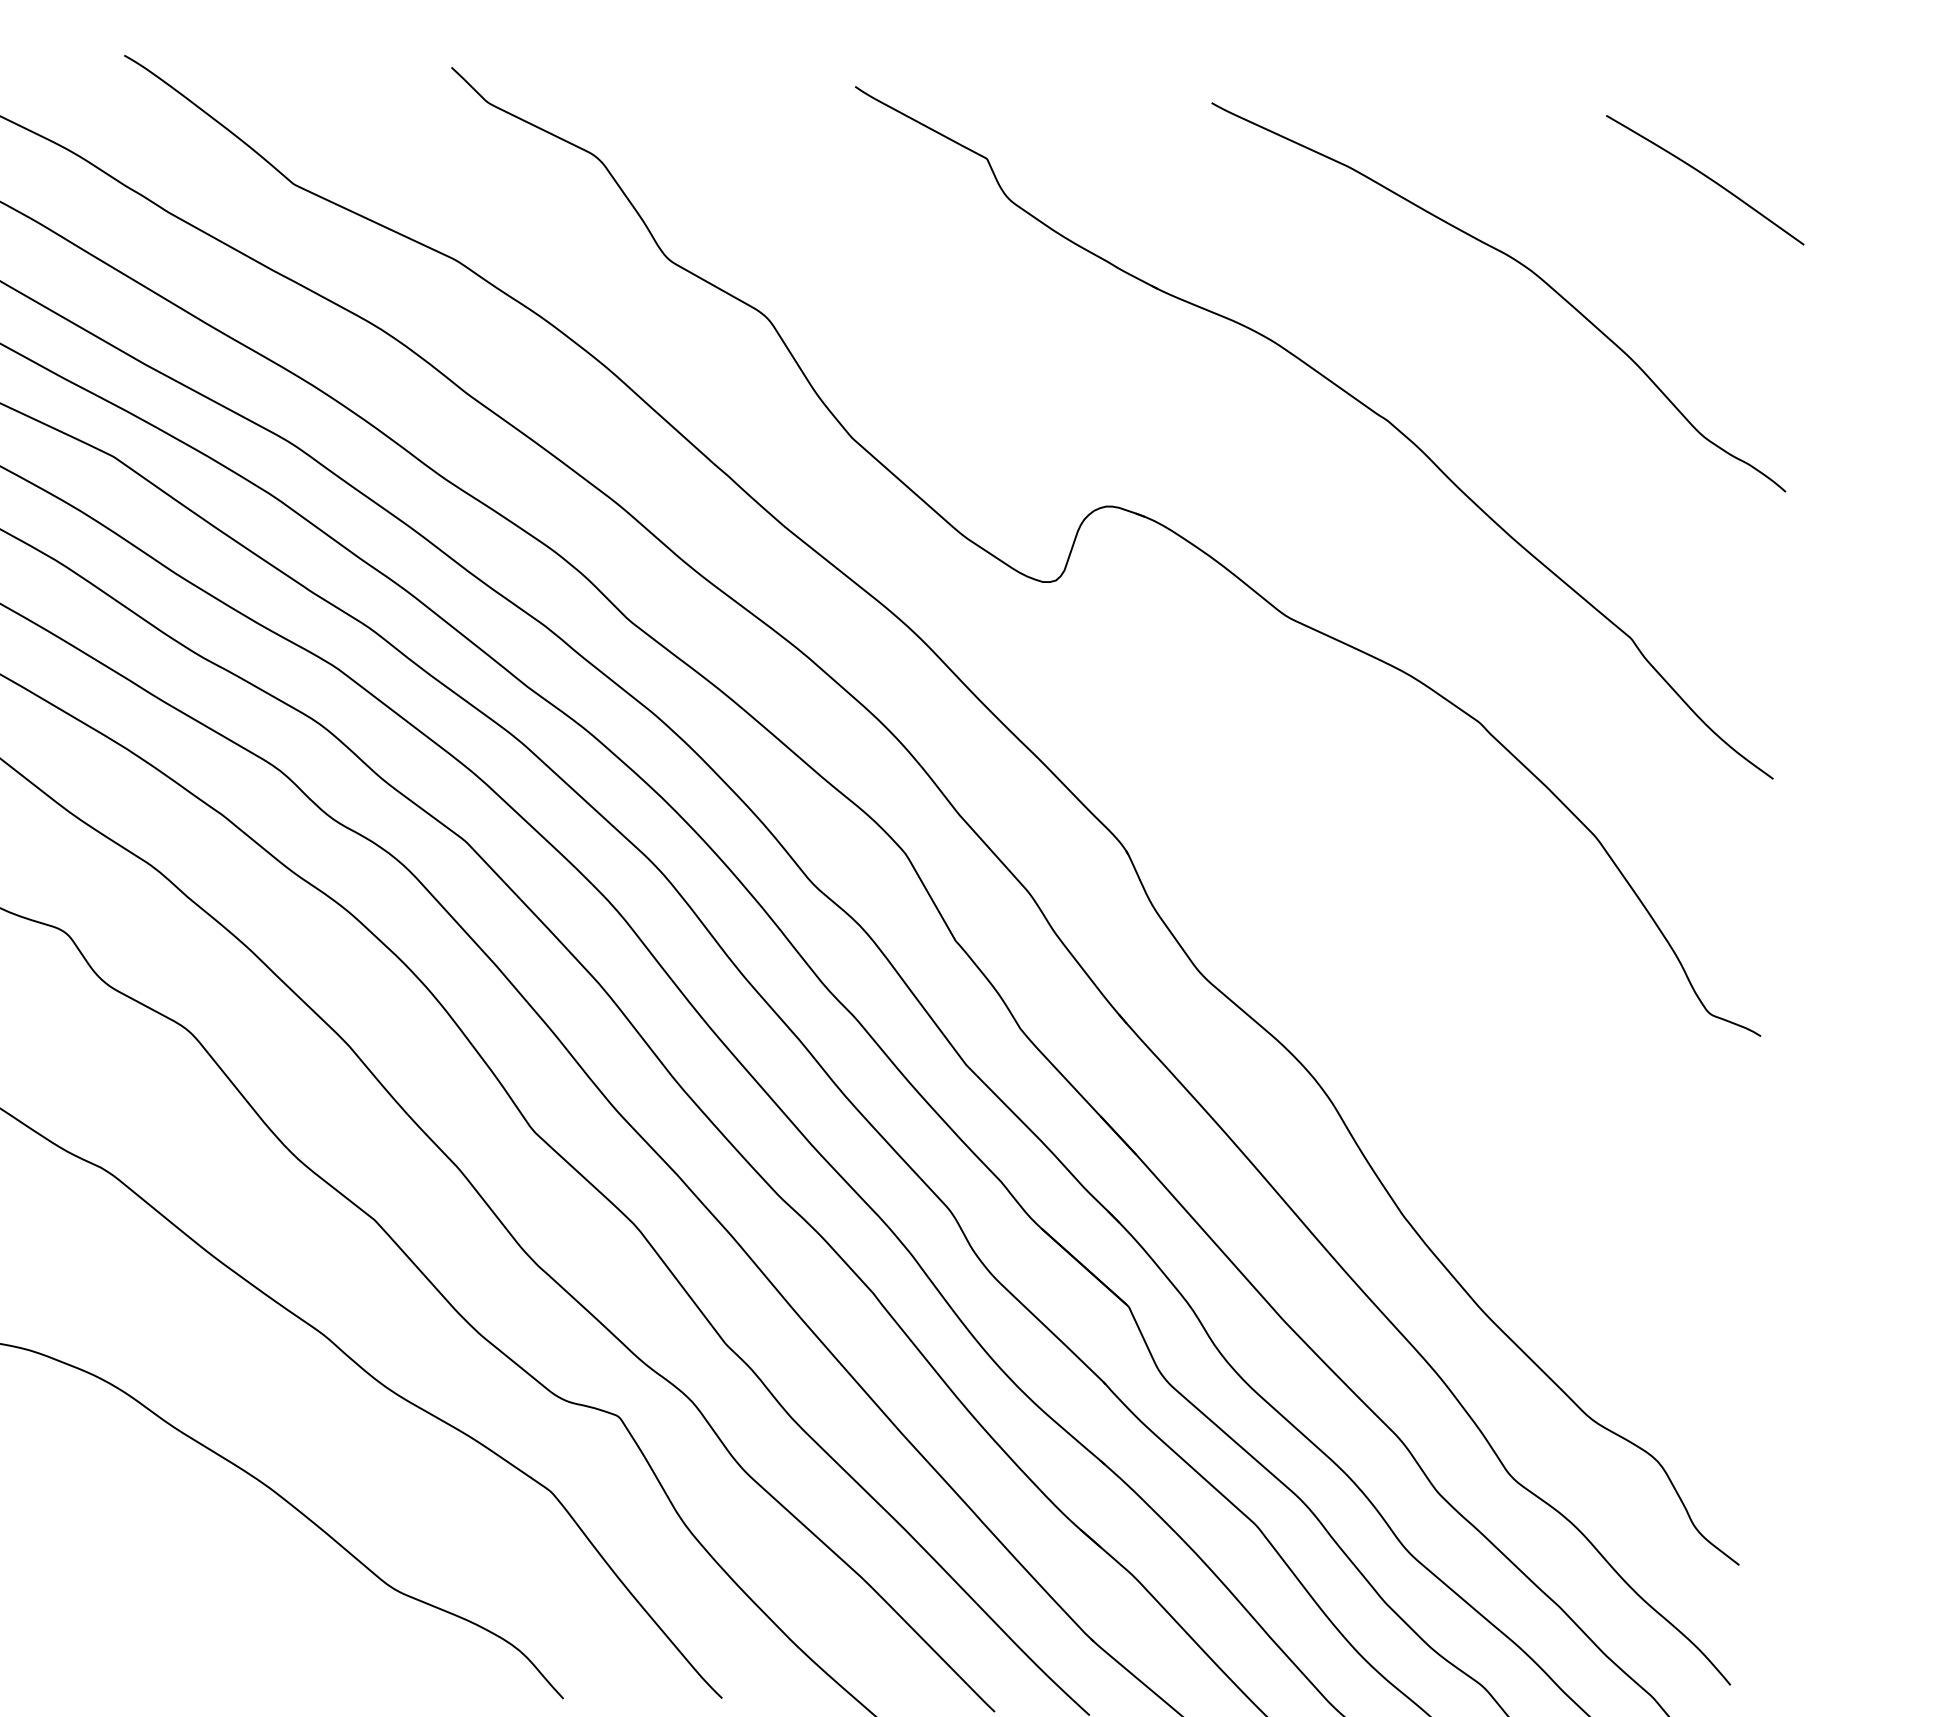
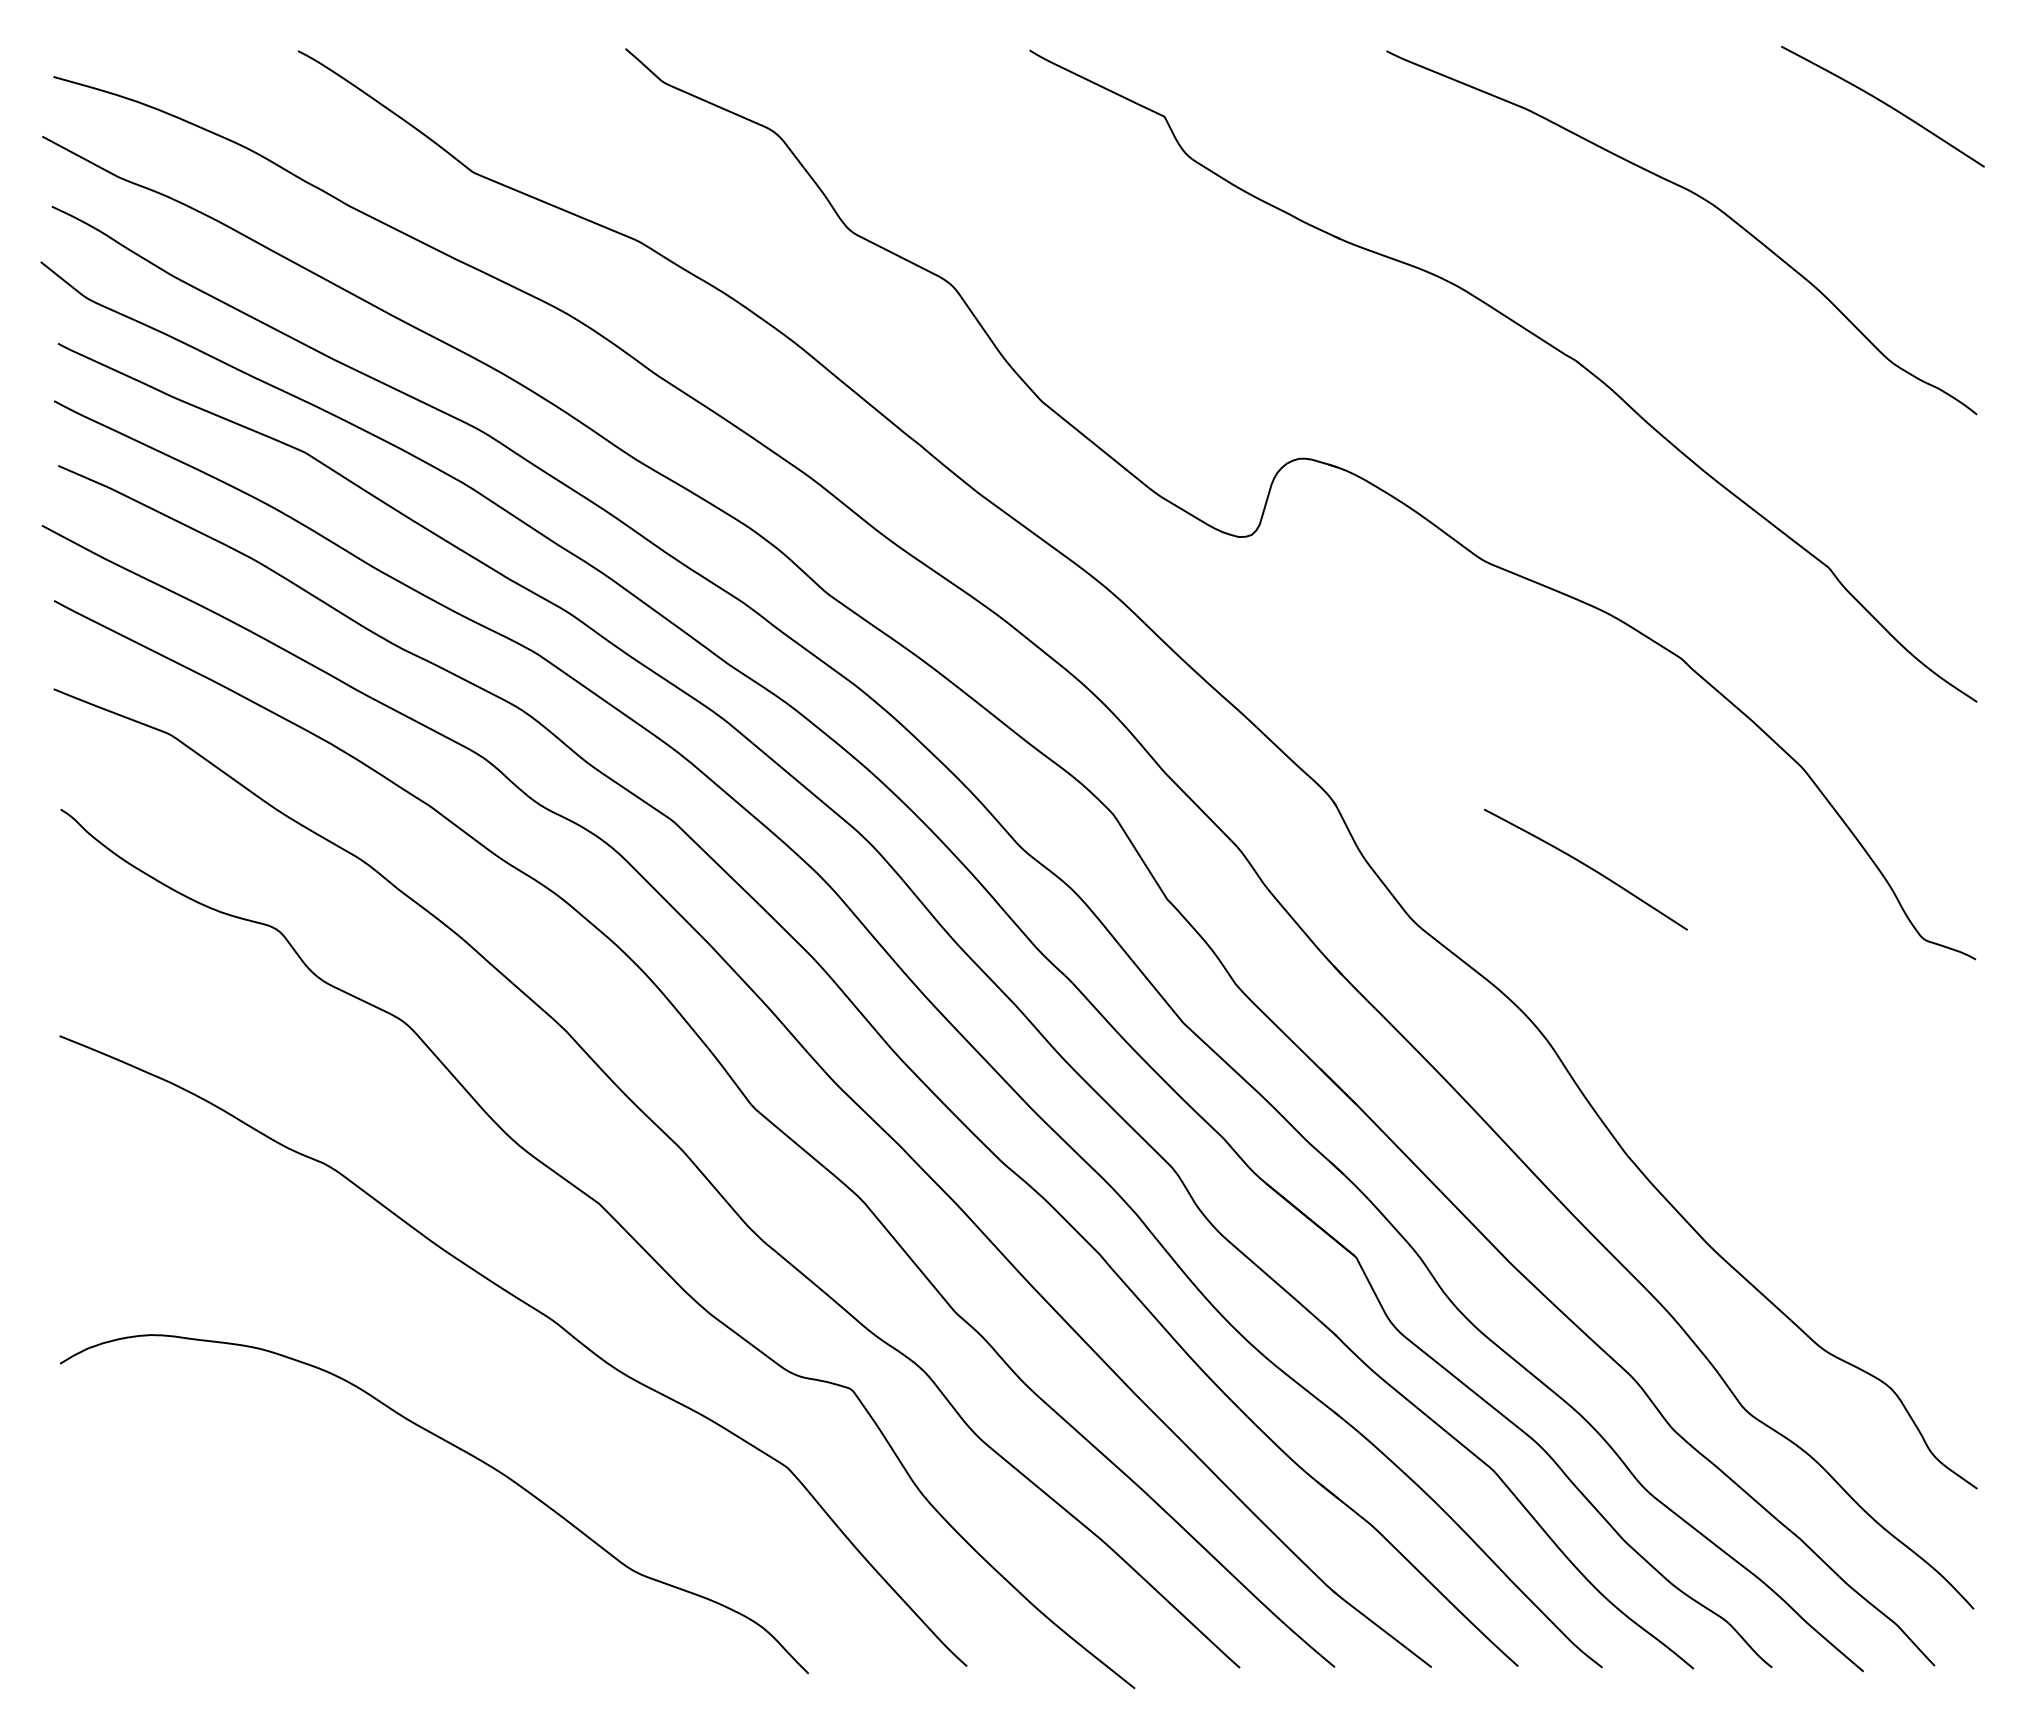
curve: (1376, 927) -> (1587, 867), added

